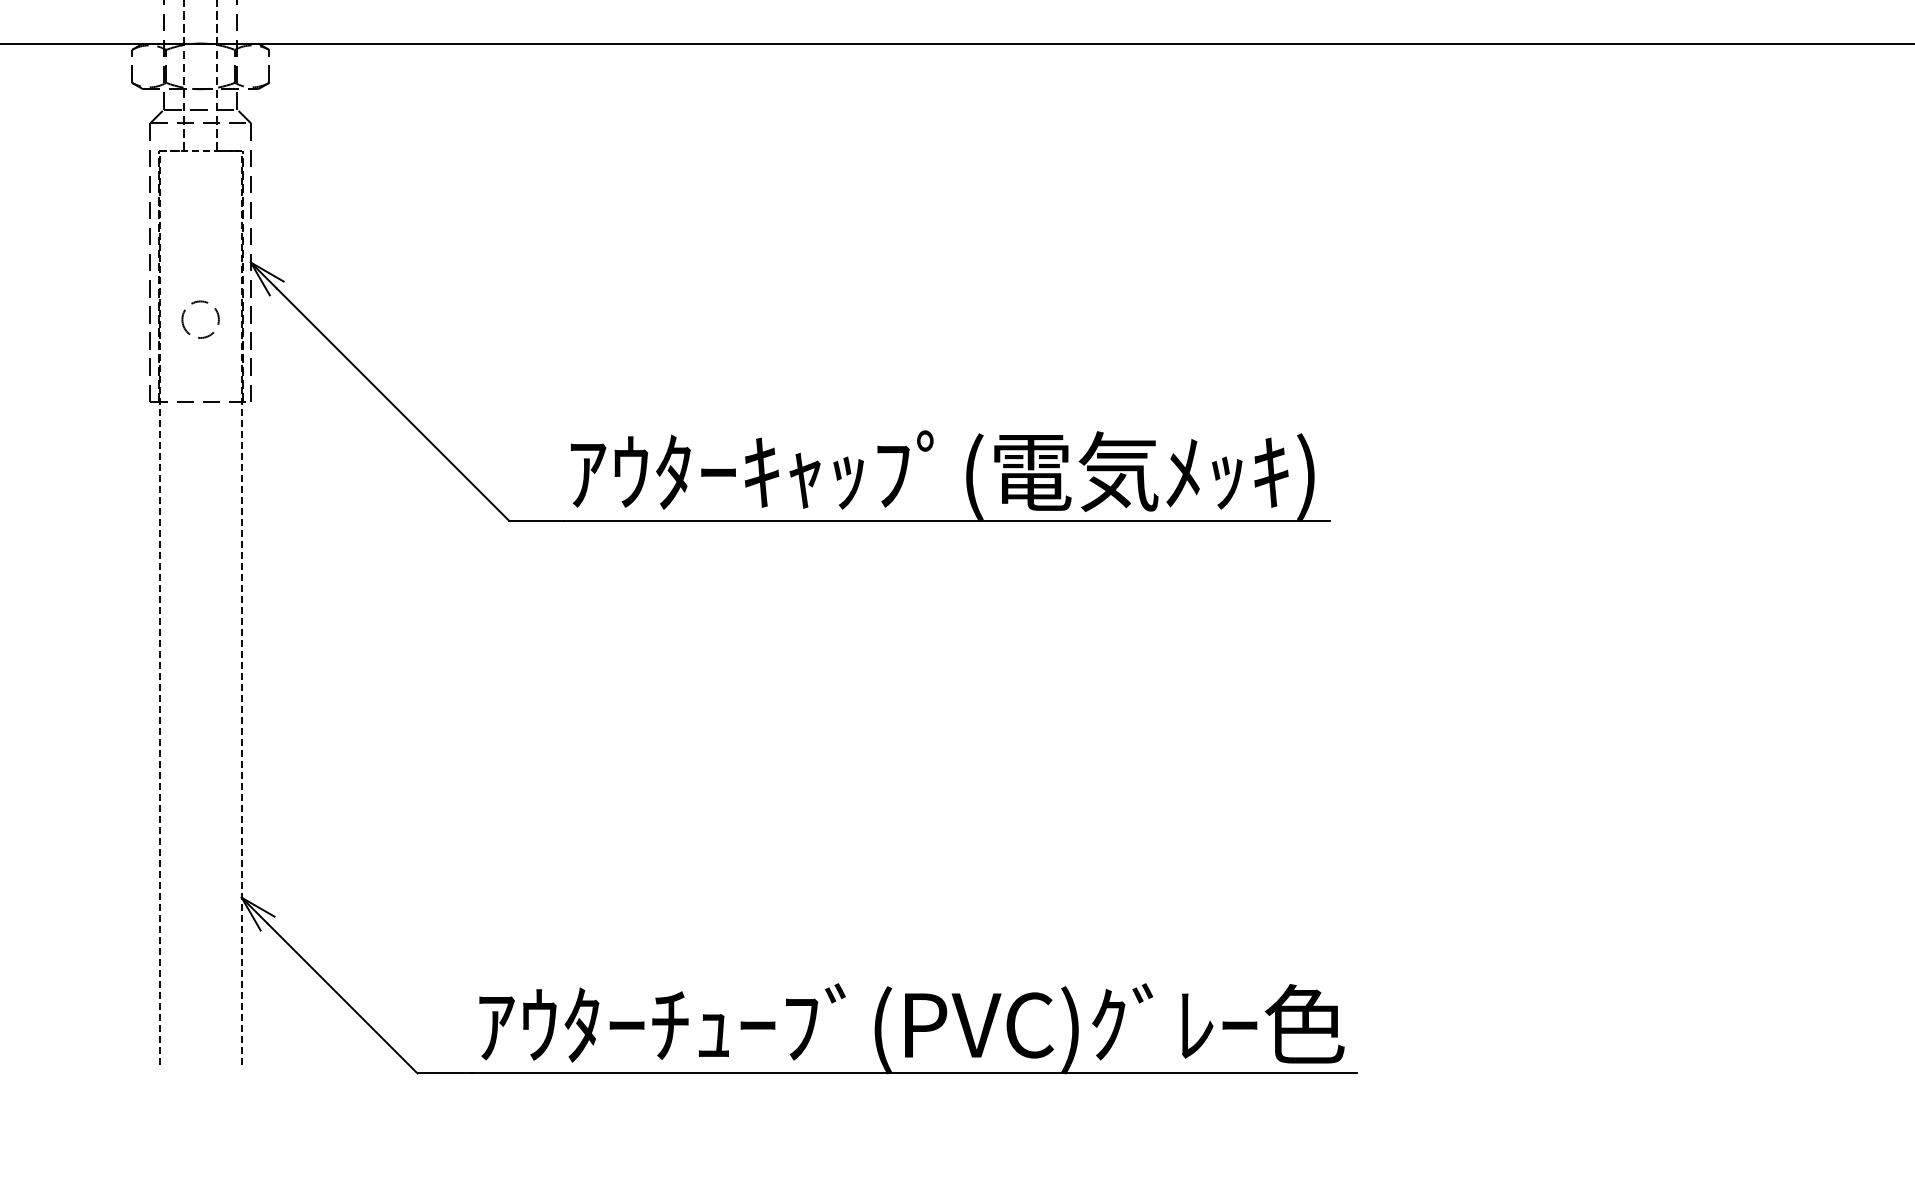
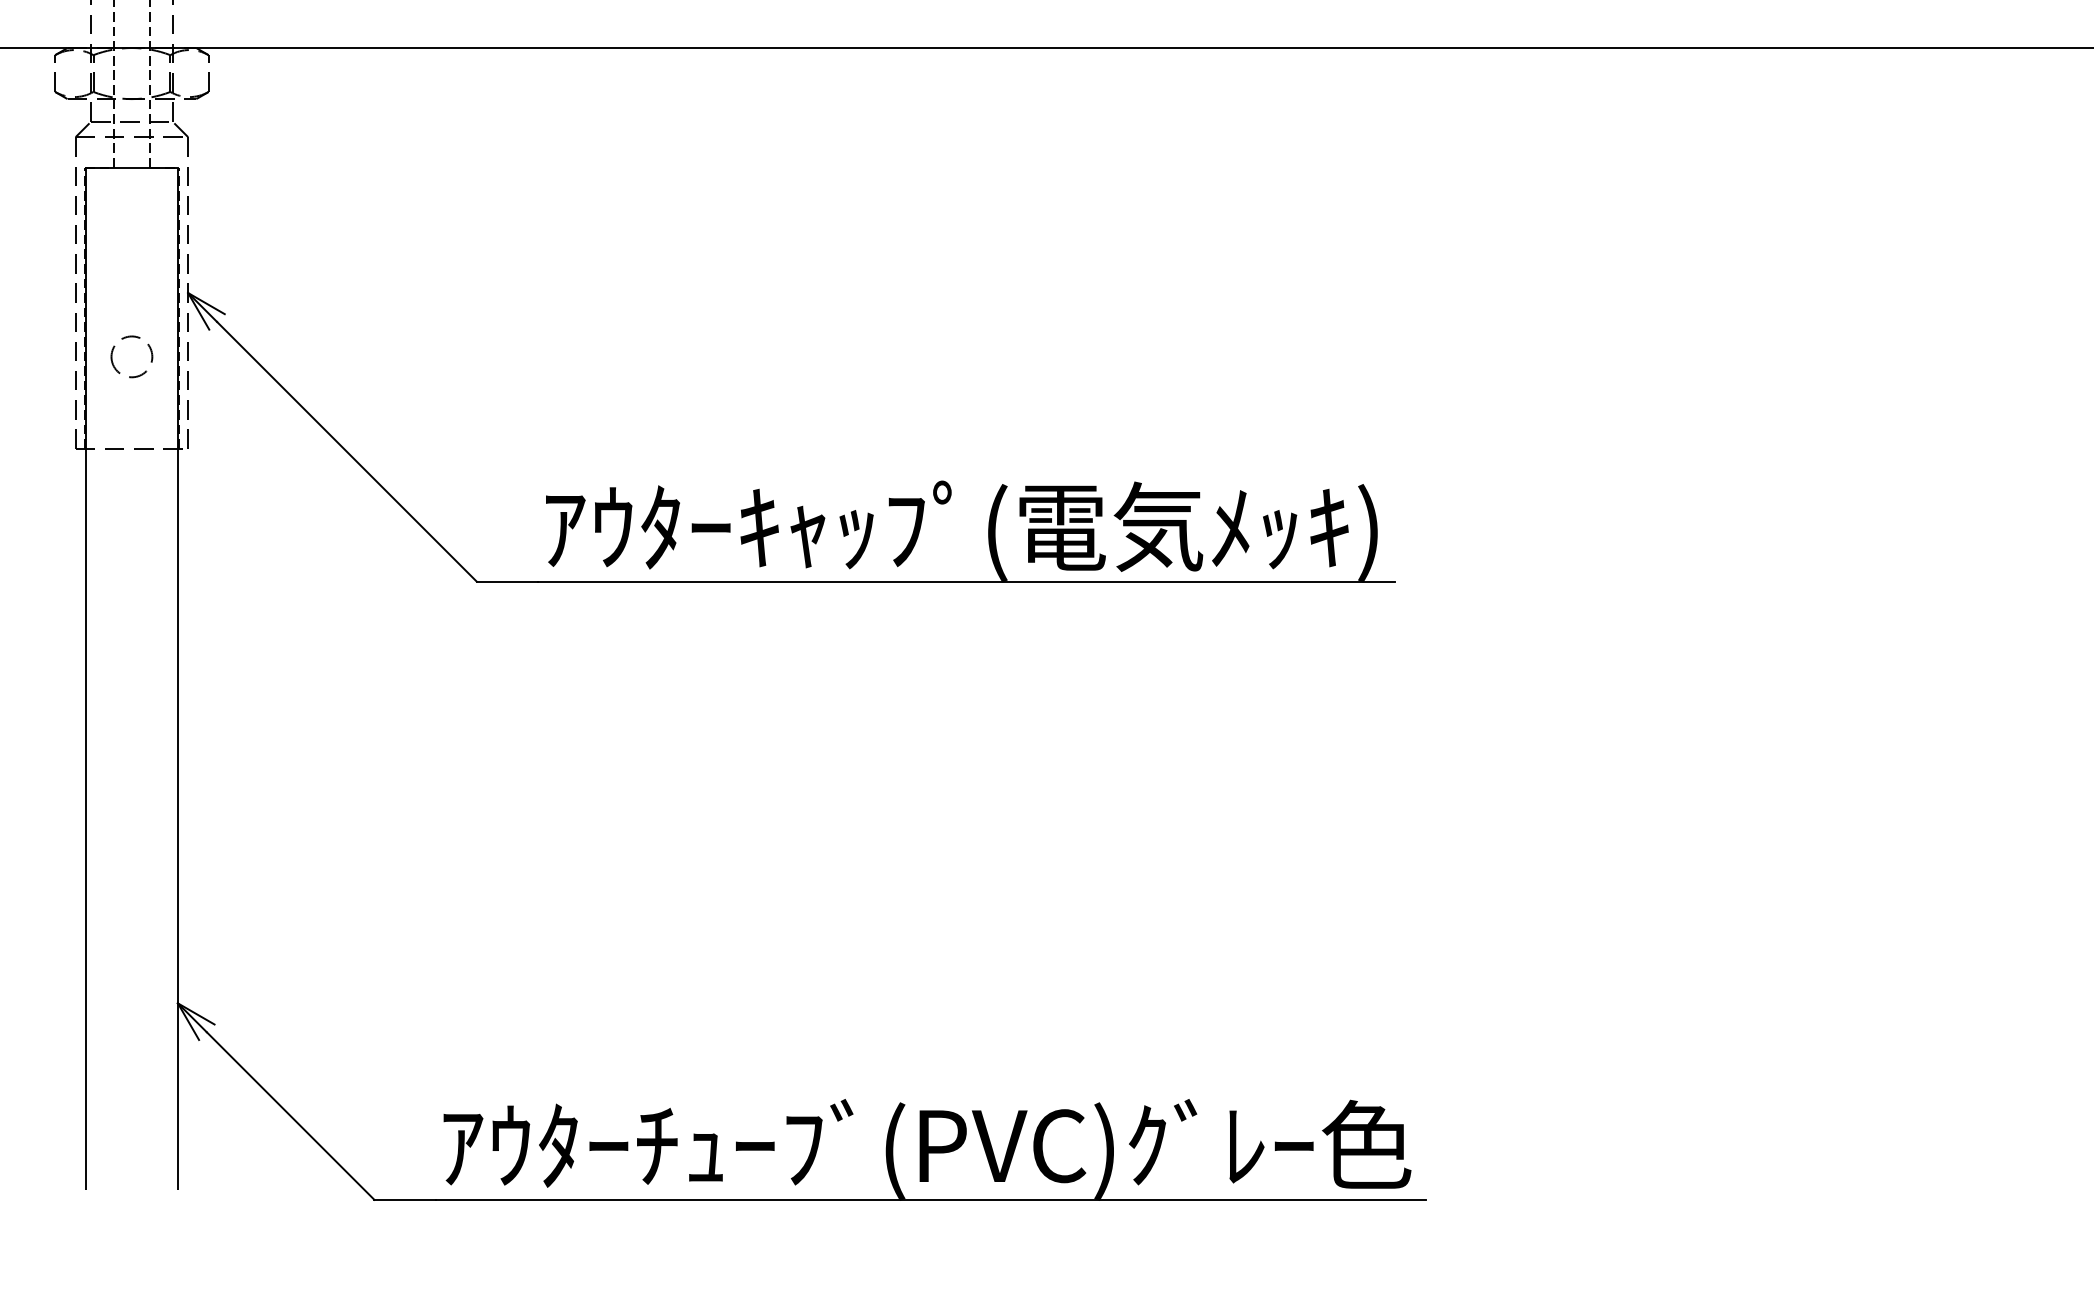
line: (201, 150) -> (132, 167), dashed -> solid

